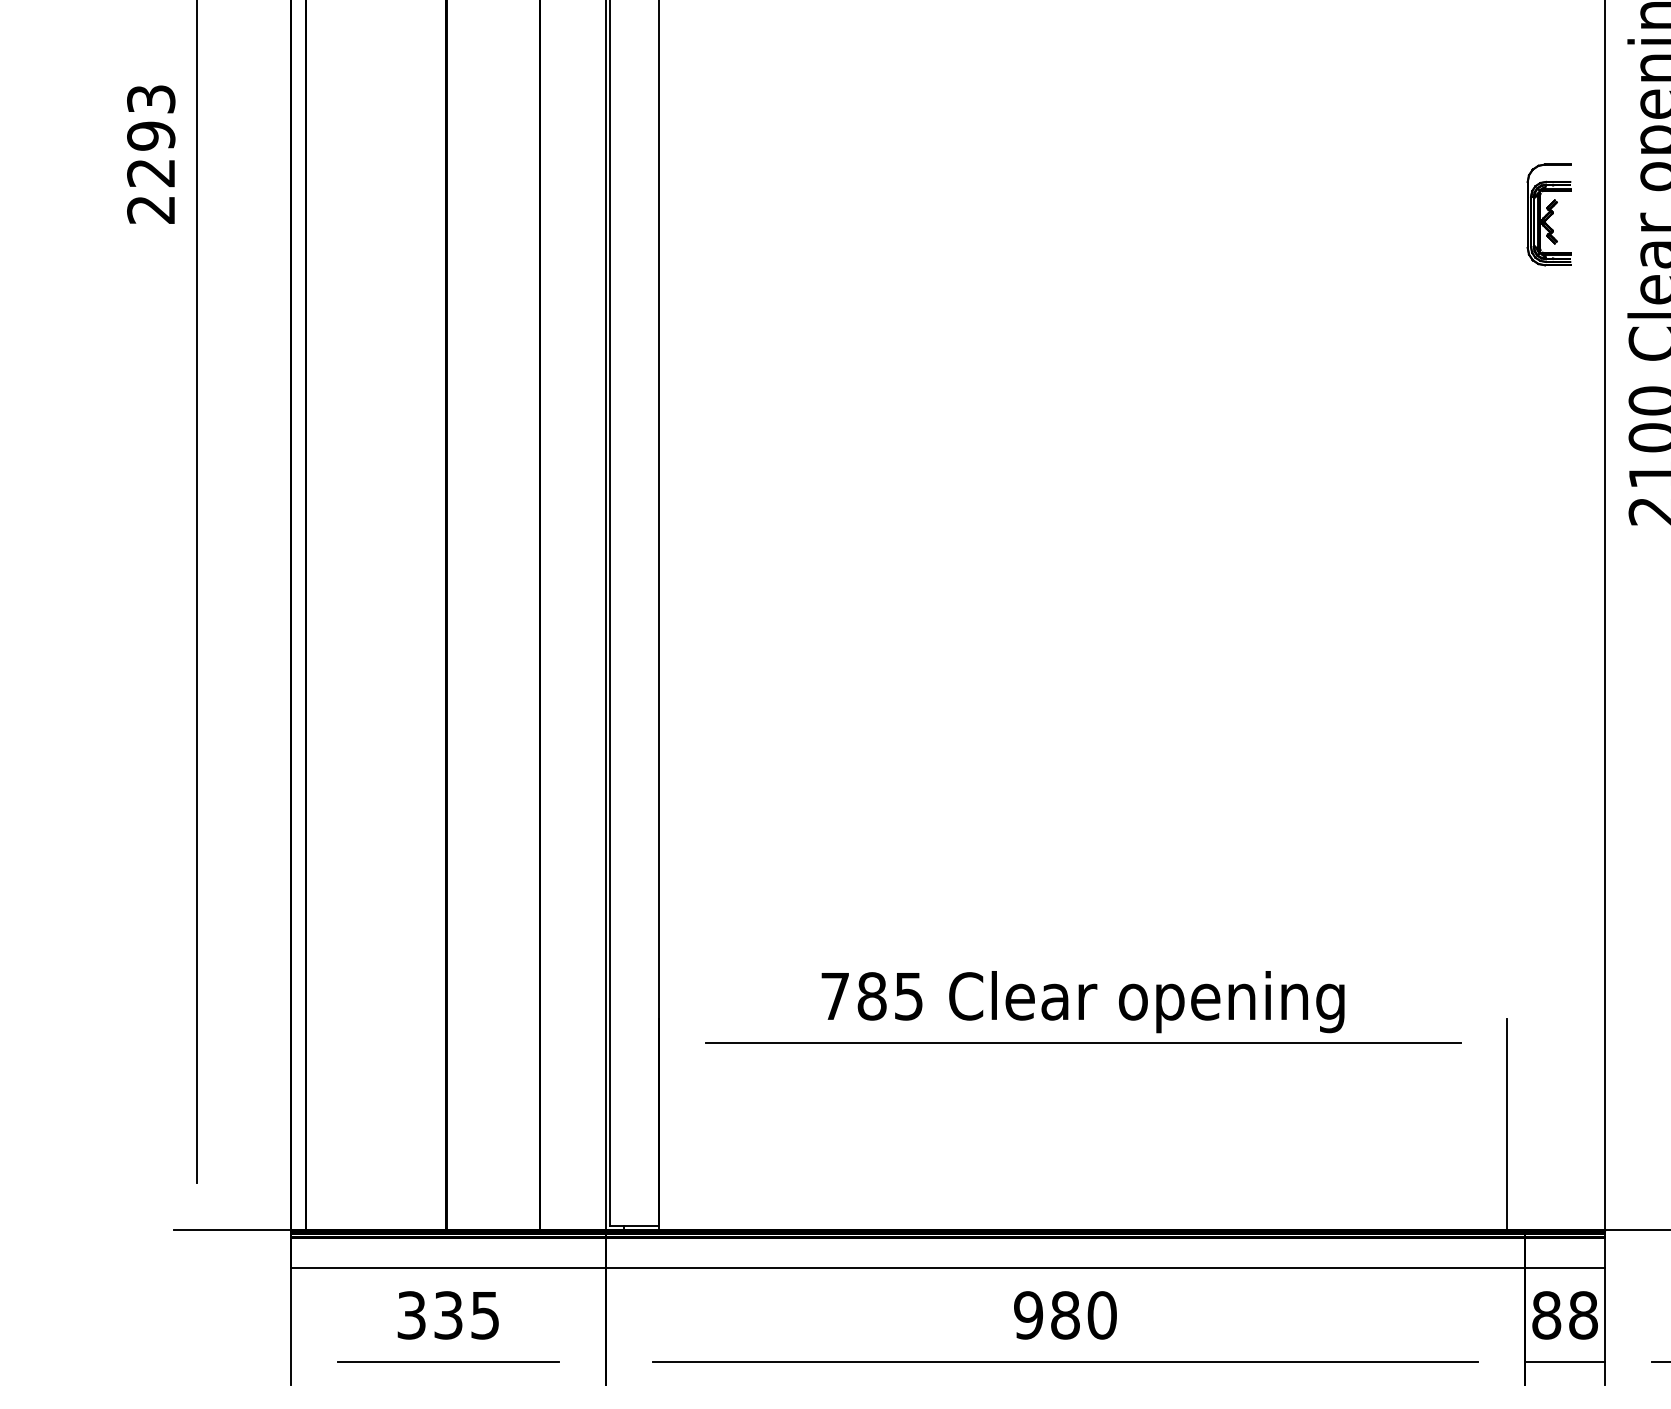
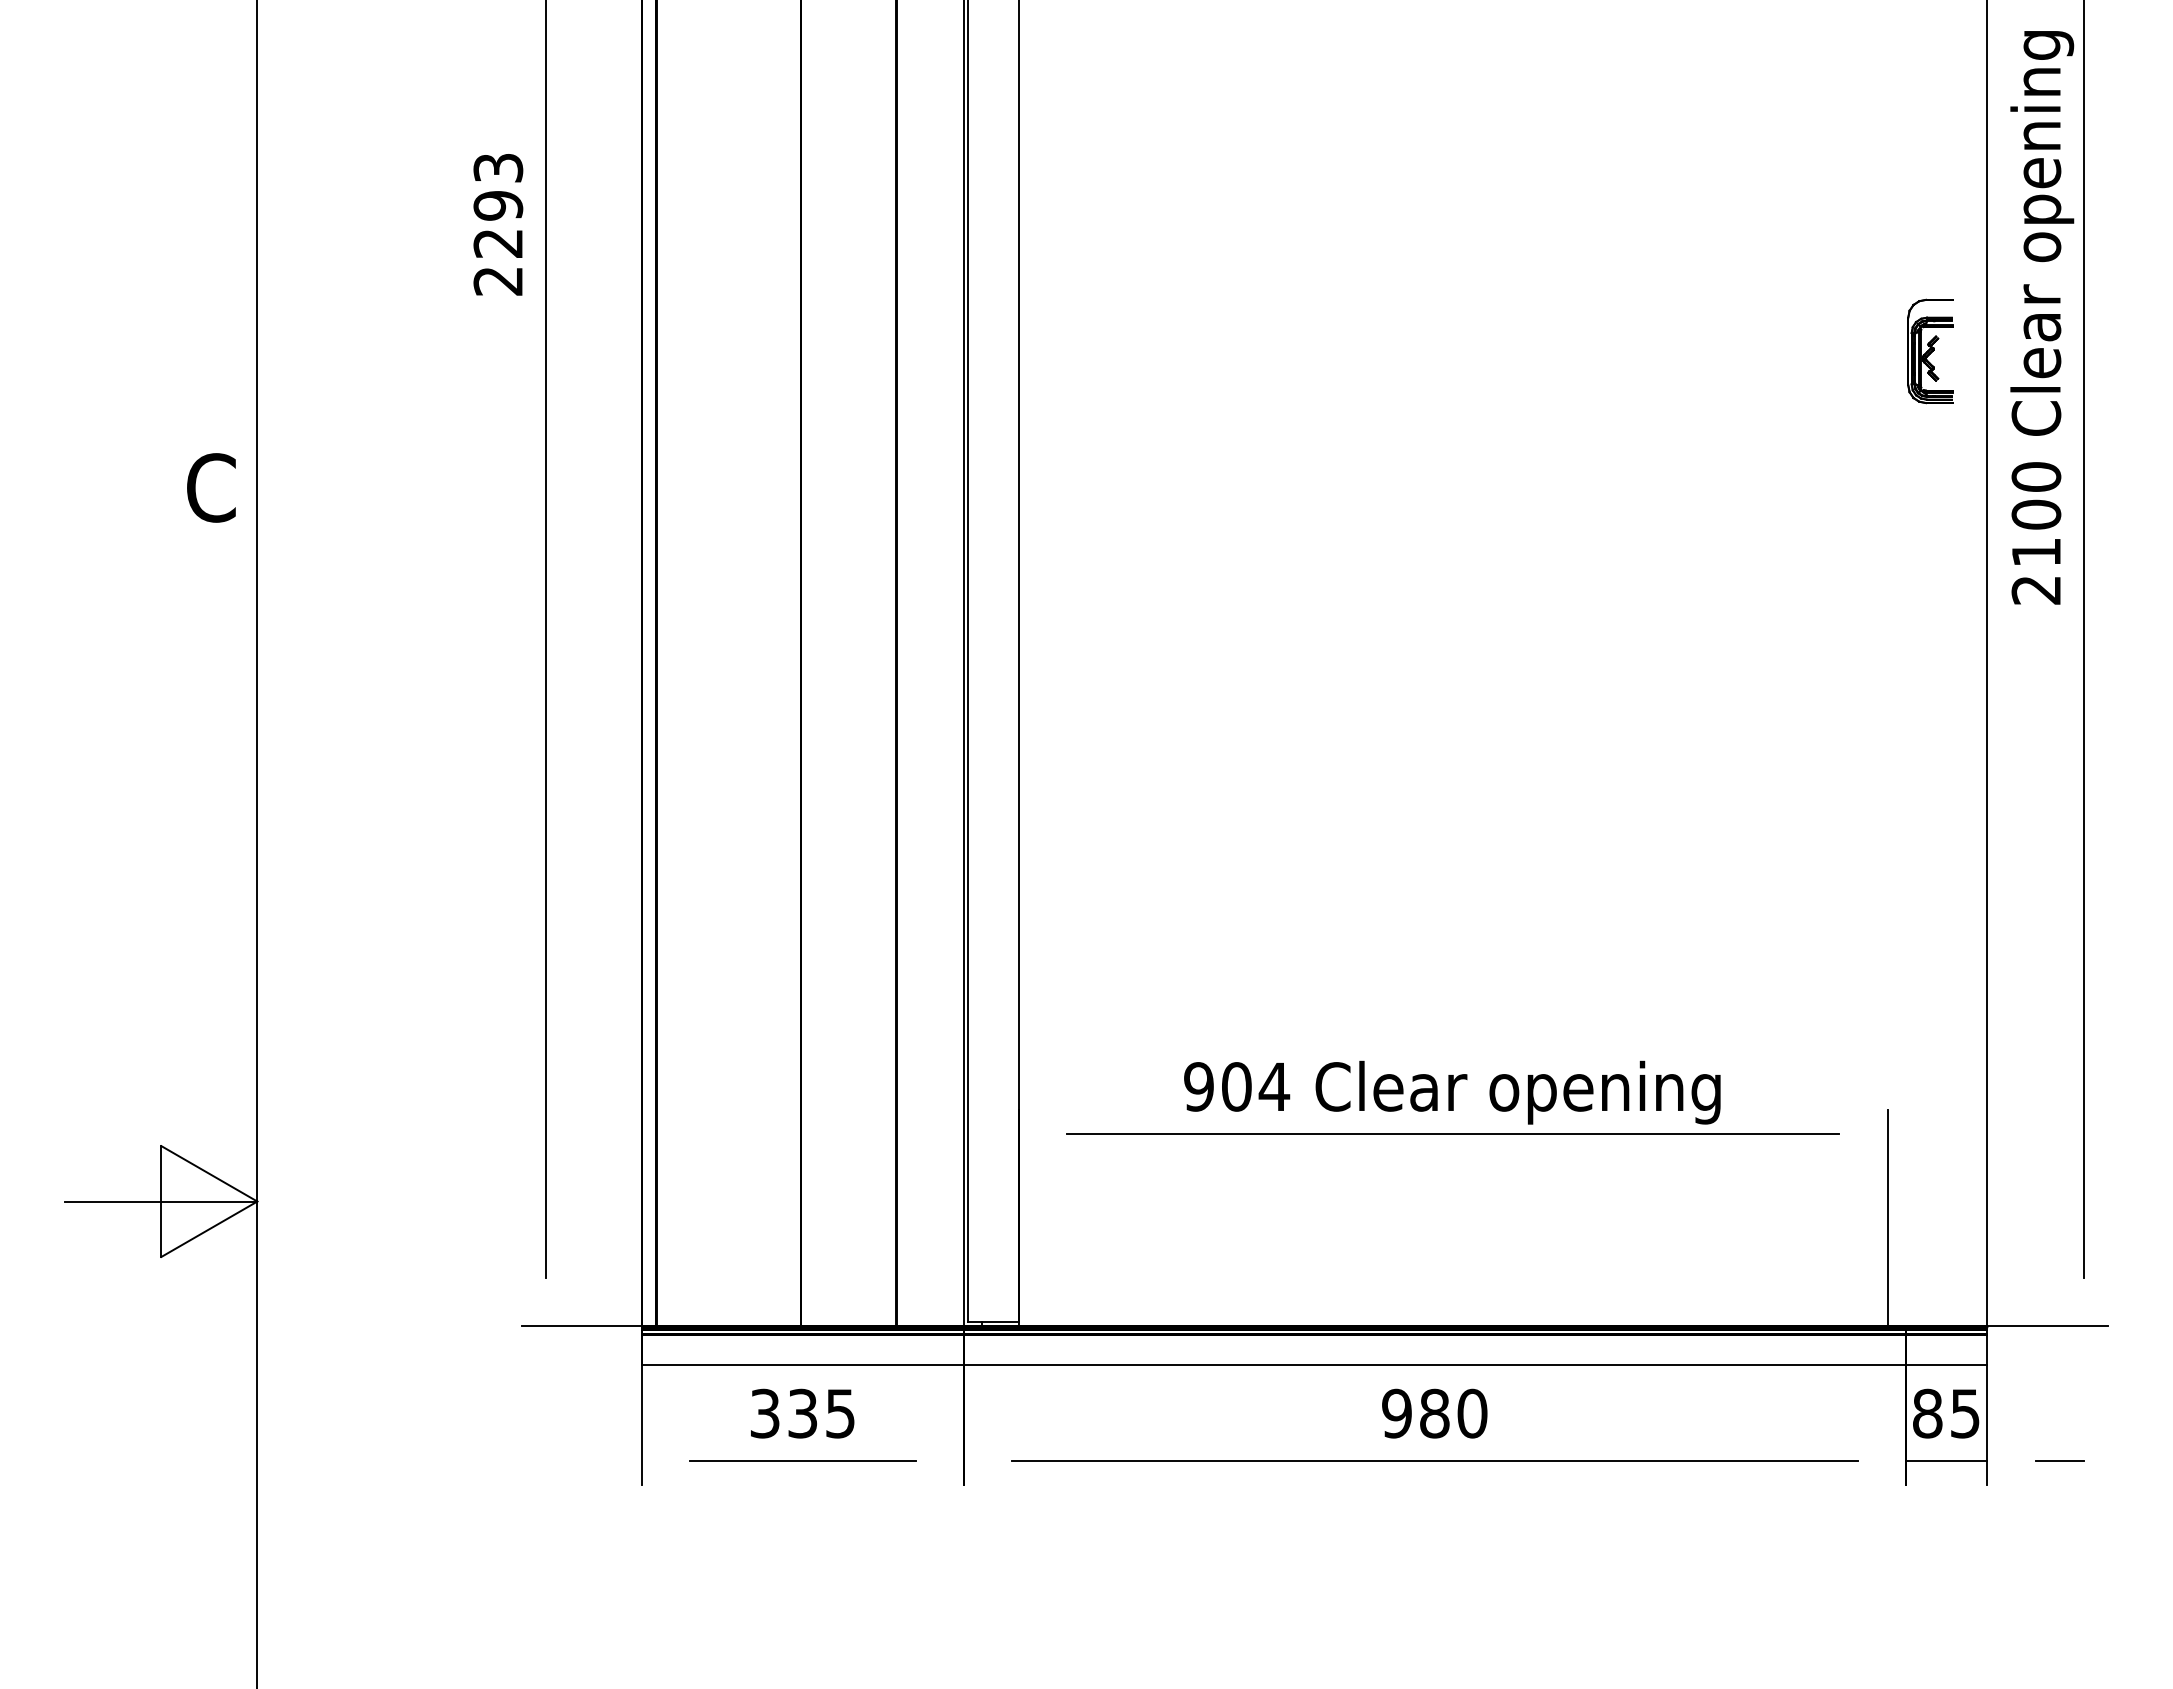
part: (1549, 214) -> (1930, 351), moved
text: (872, 995) -> (1237, 1086), 785 -> 904
text: (1583, 1315) -> (1965, 1413), 88 -> 85

